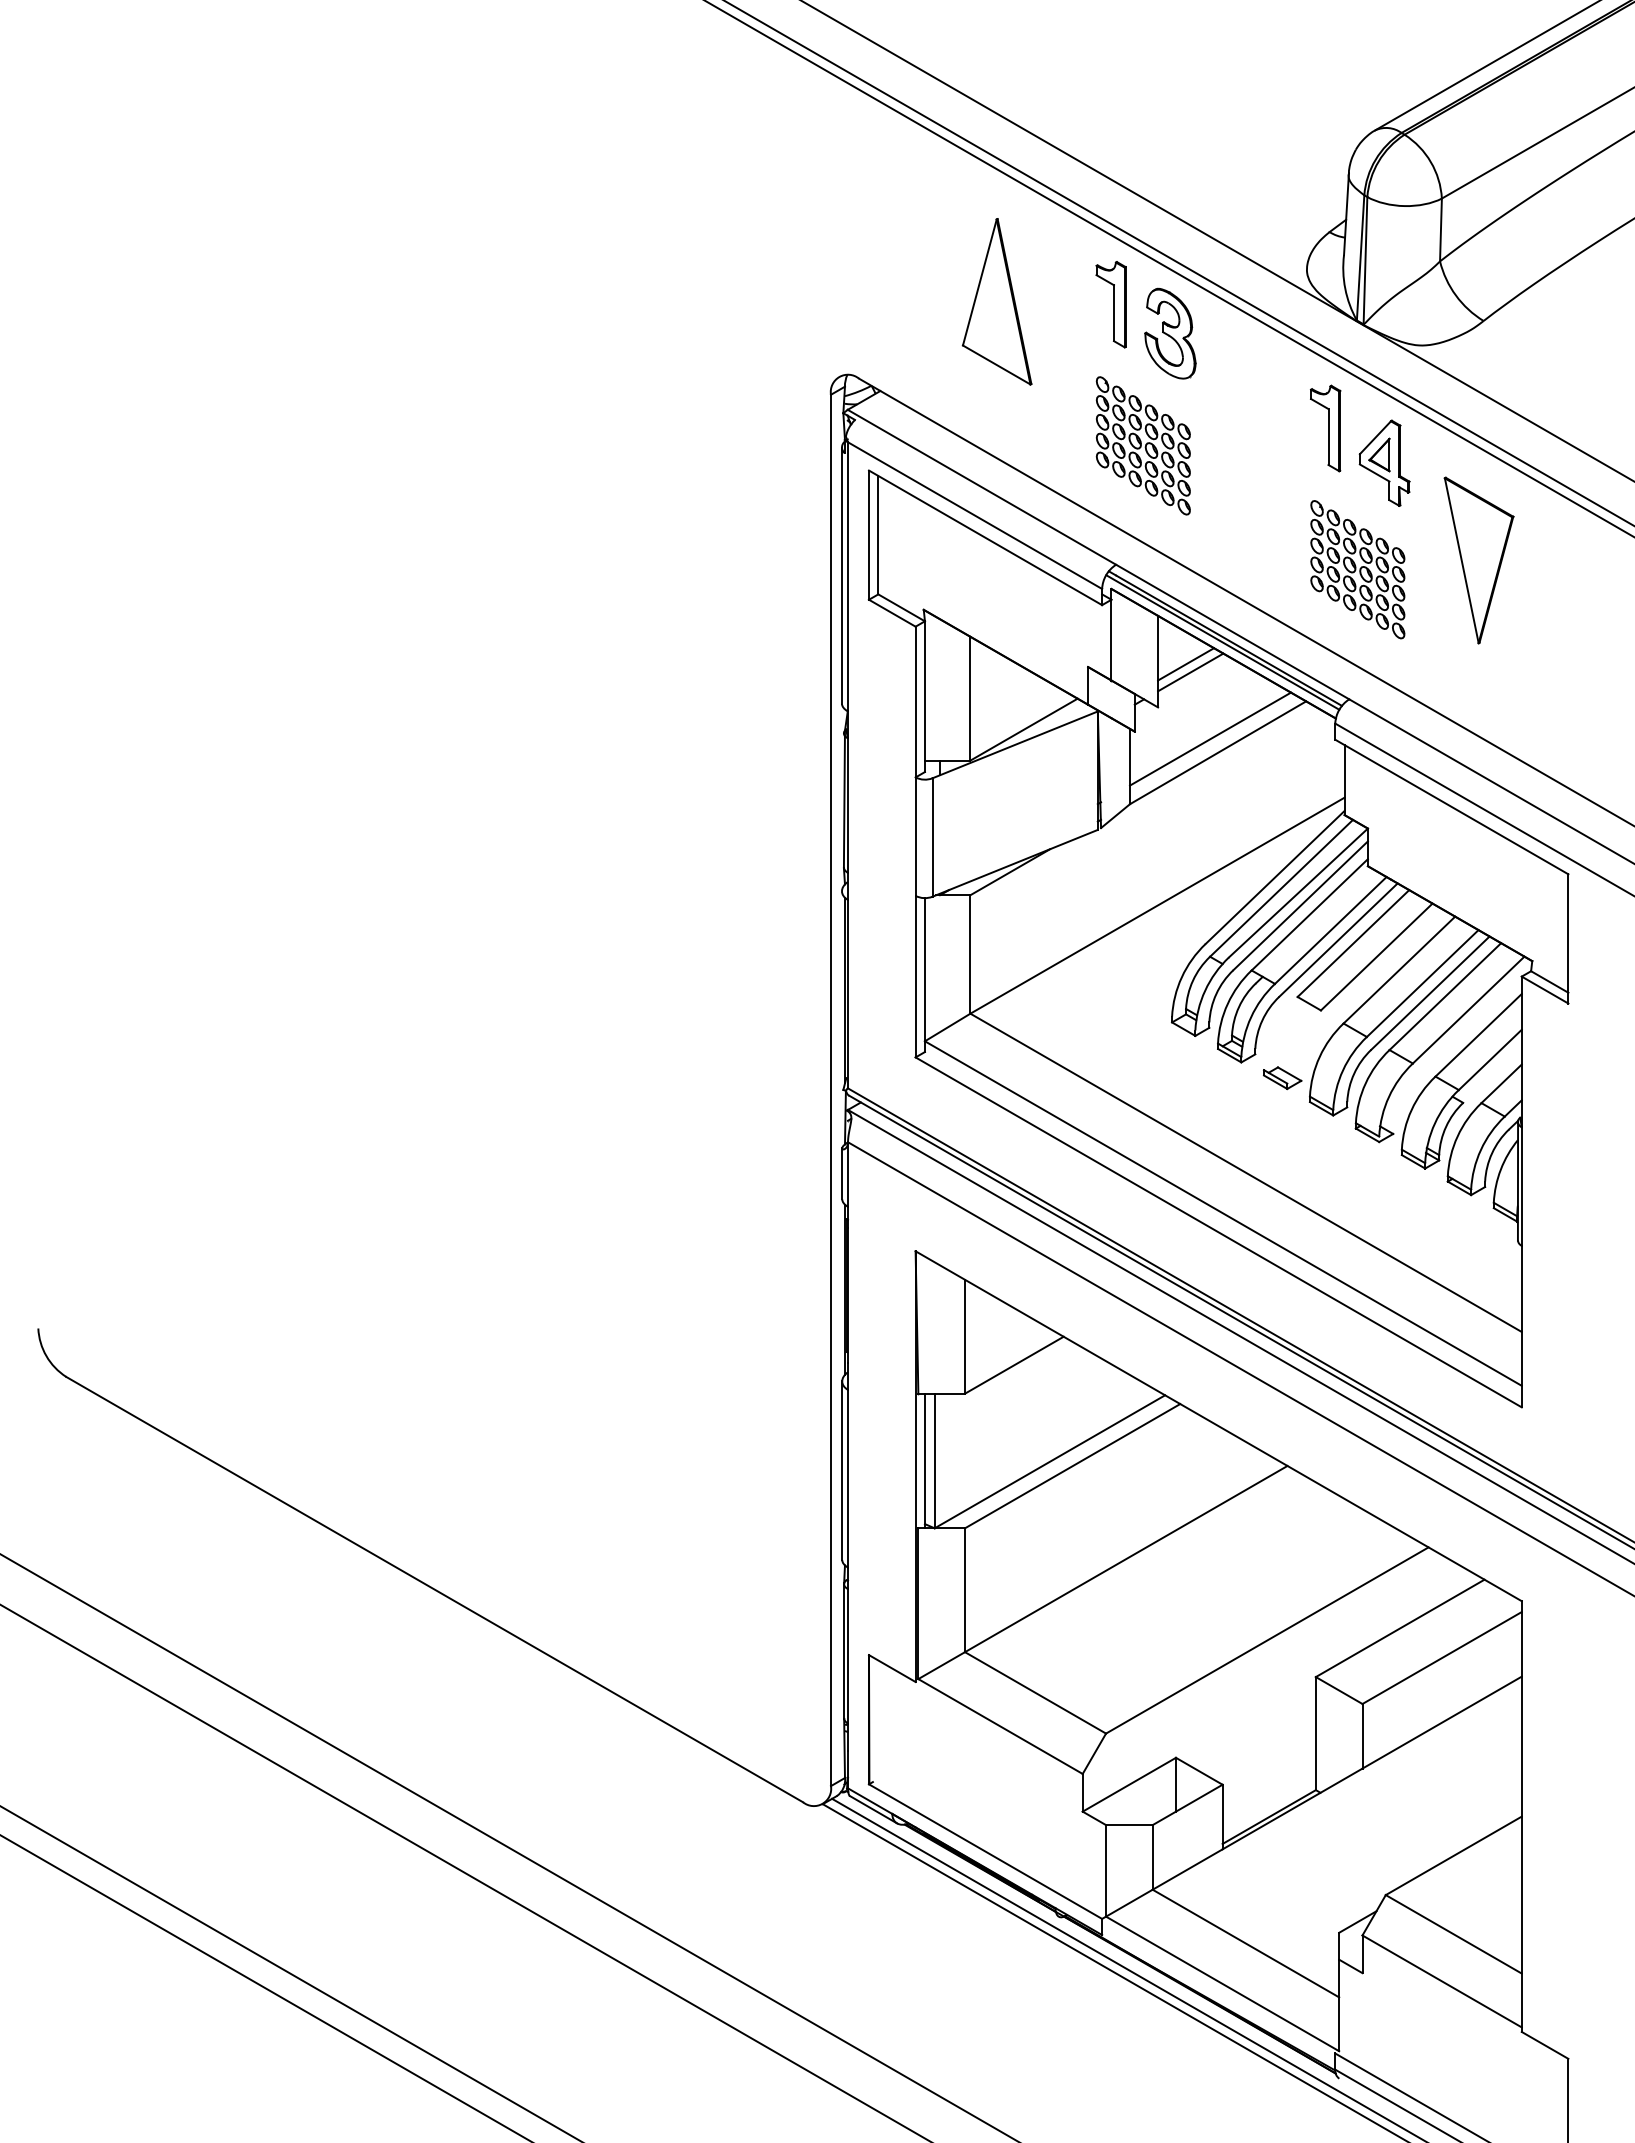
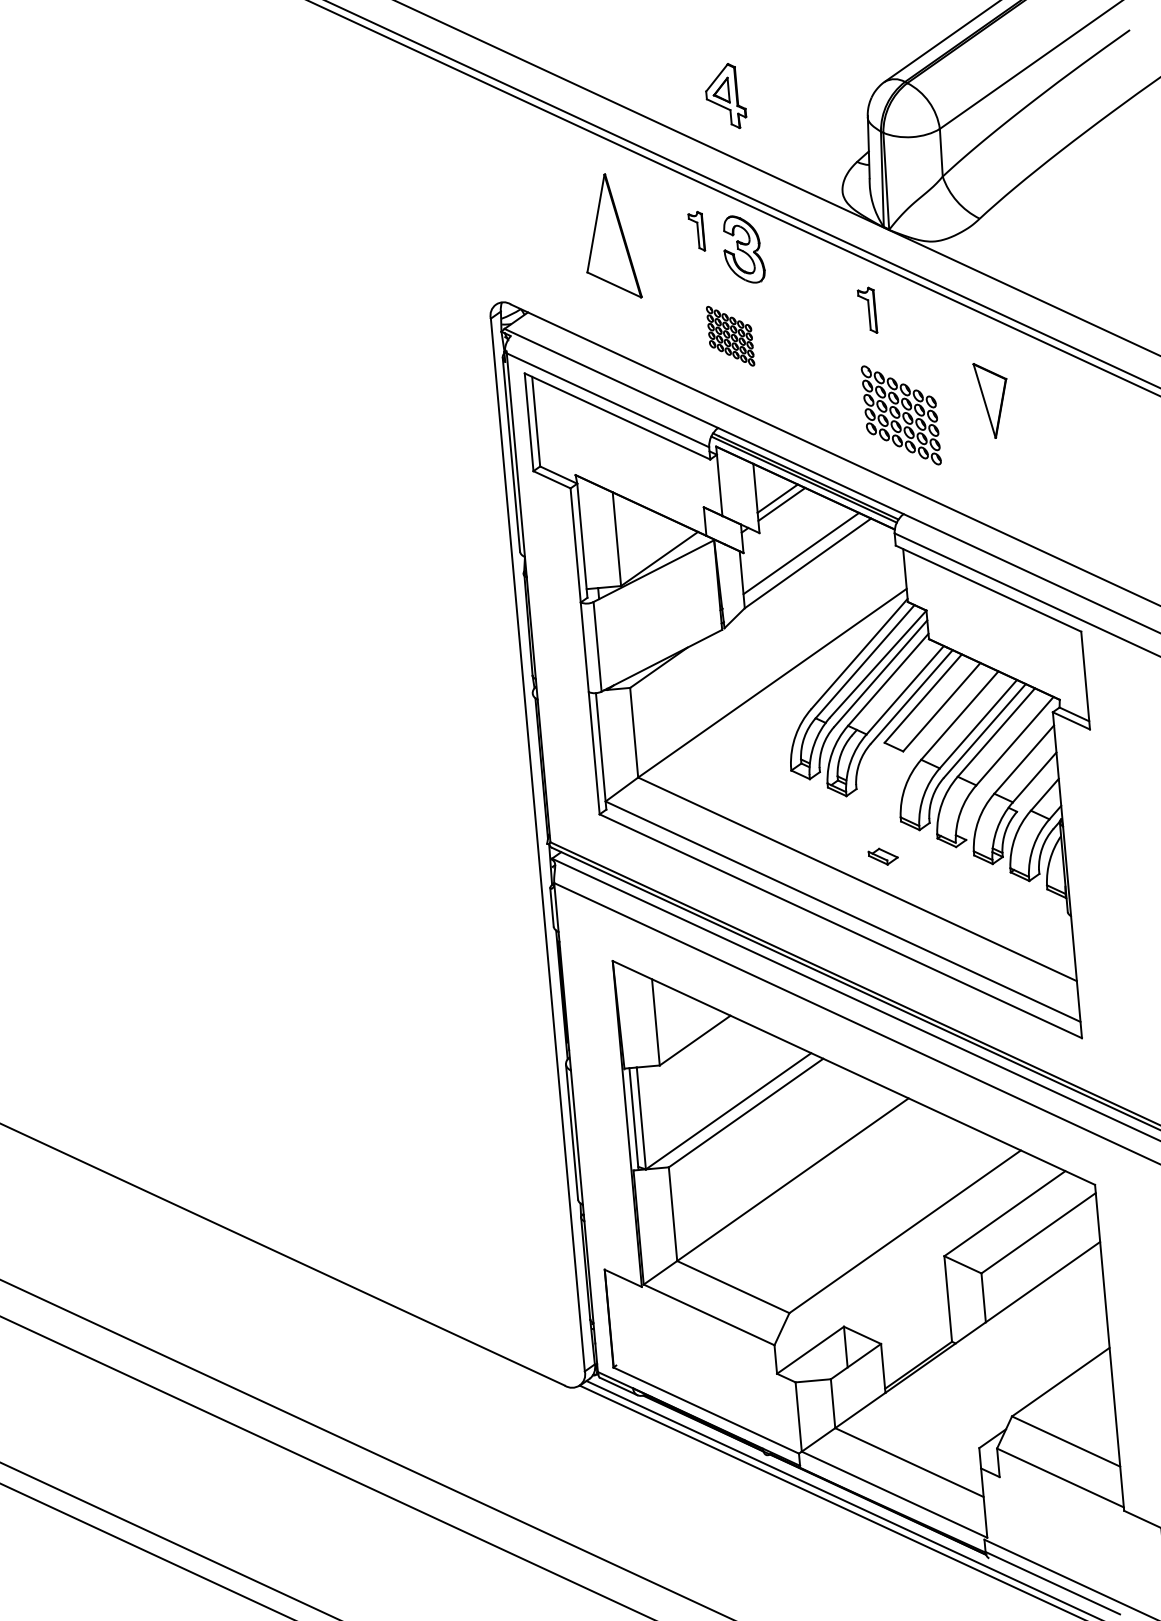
part: (1110, 304) -> (696, 231), size x0.6
part: (1325, 428) -> (867, 310), size x0.7
part: (1142, 445) -> (730, 335), size x0.6
part: (1384, 462) -> (725, 96), moved
part: (1478, 560) -> (992, 400), size x0.6
part: (1282, 1078) -> (883, 856), moved

